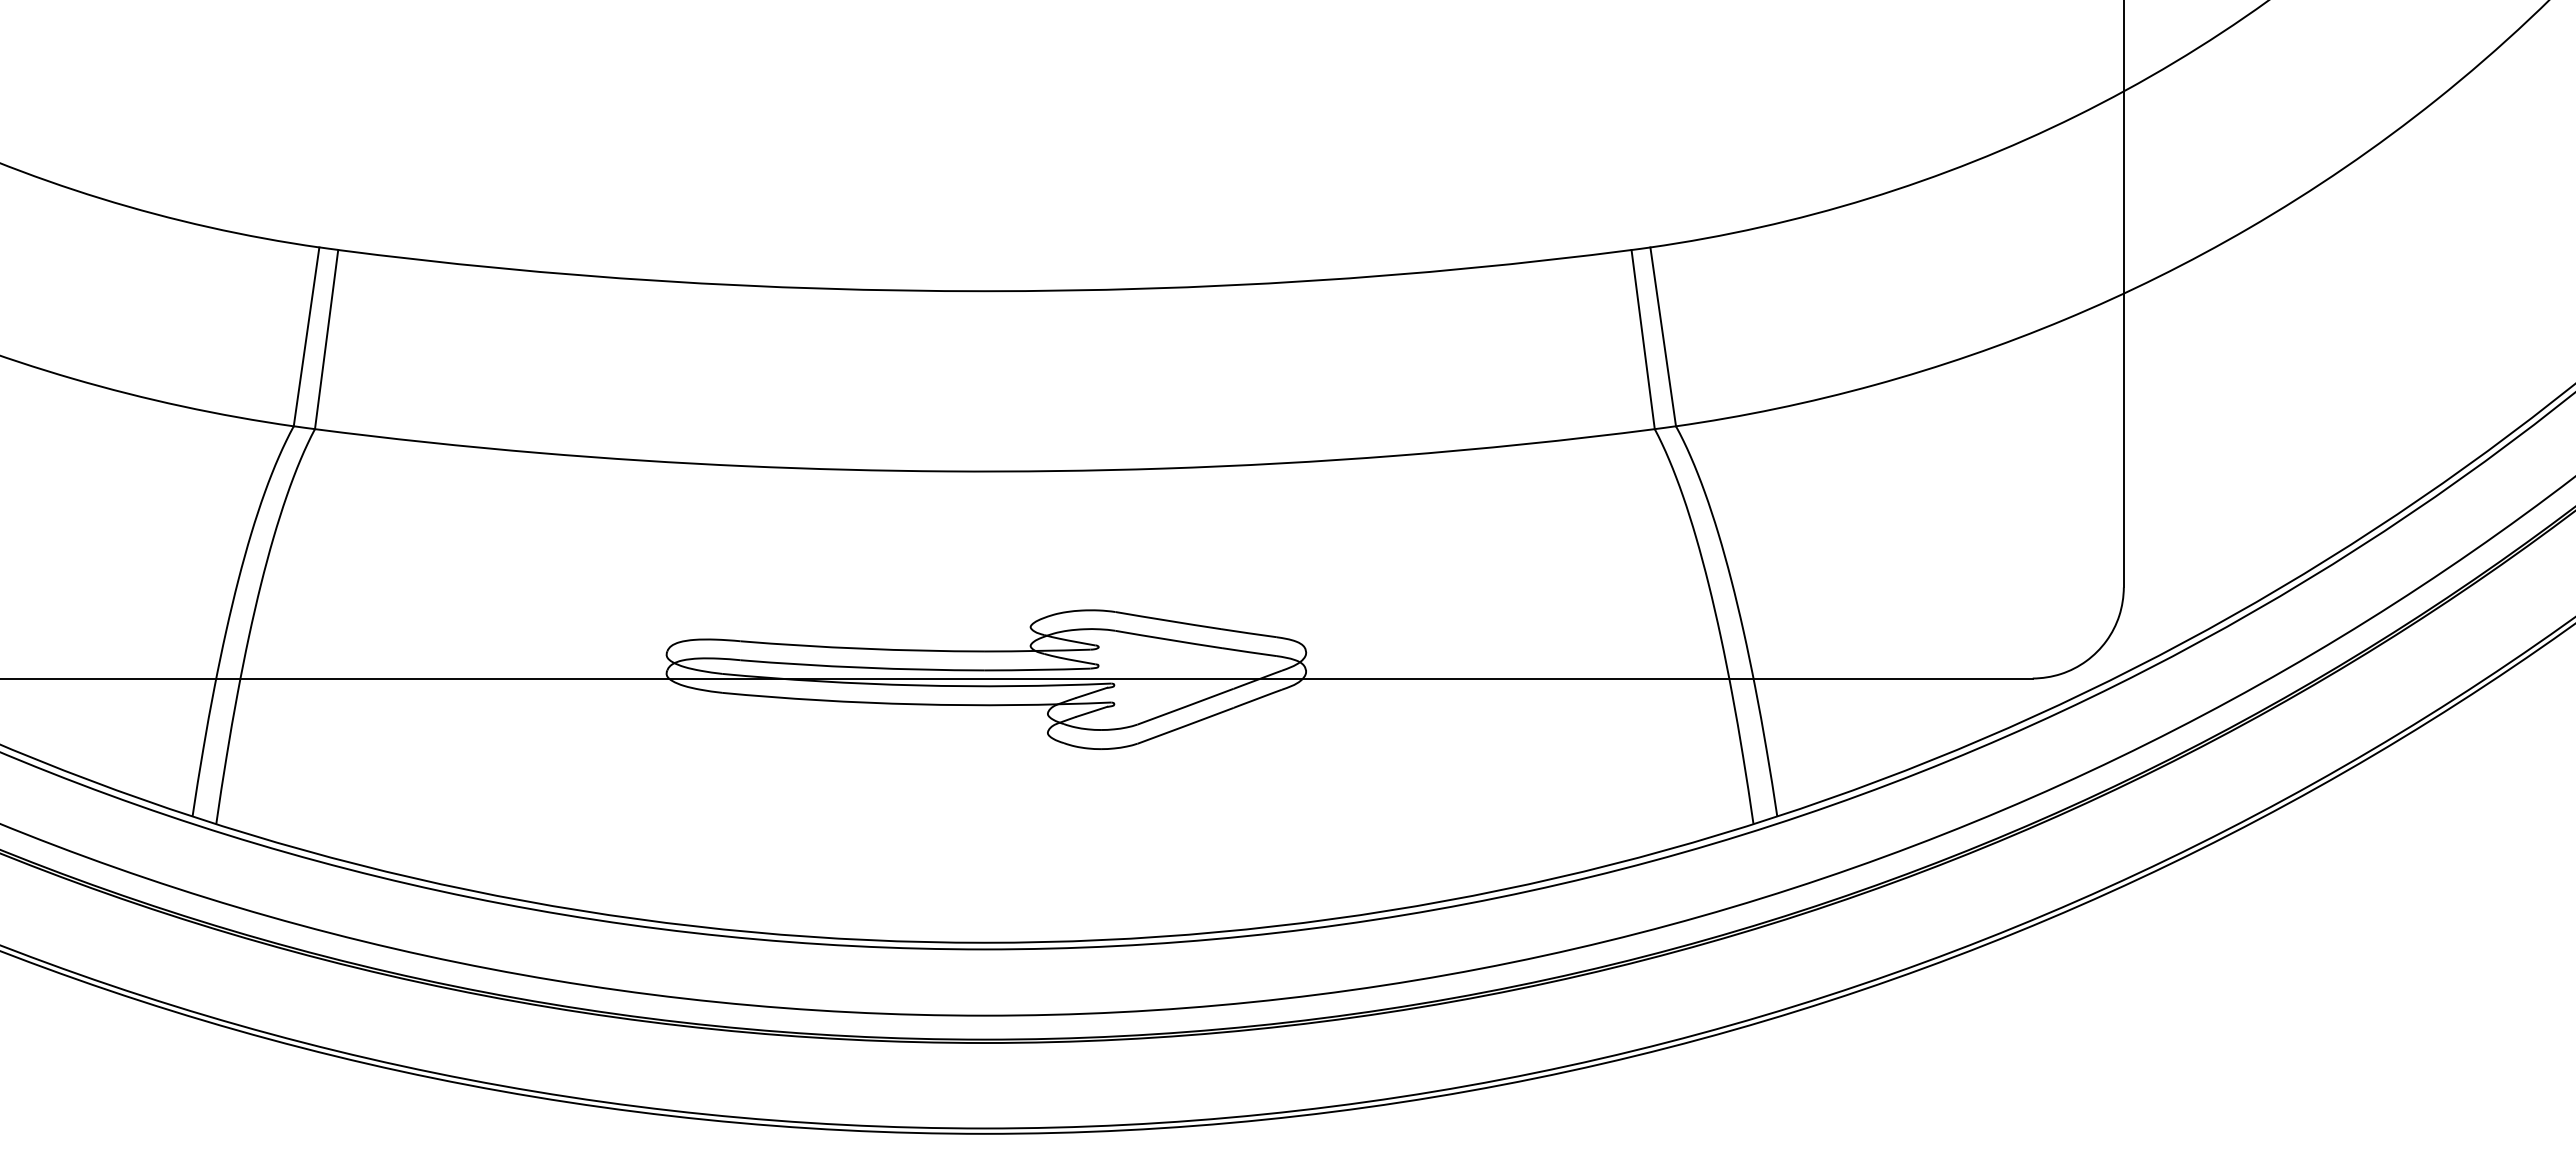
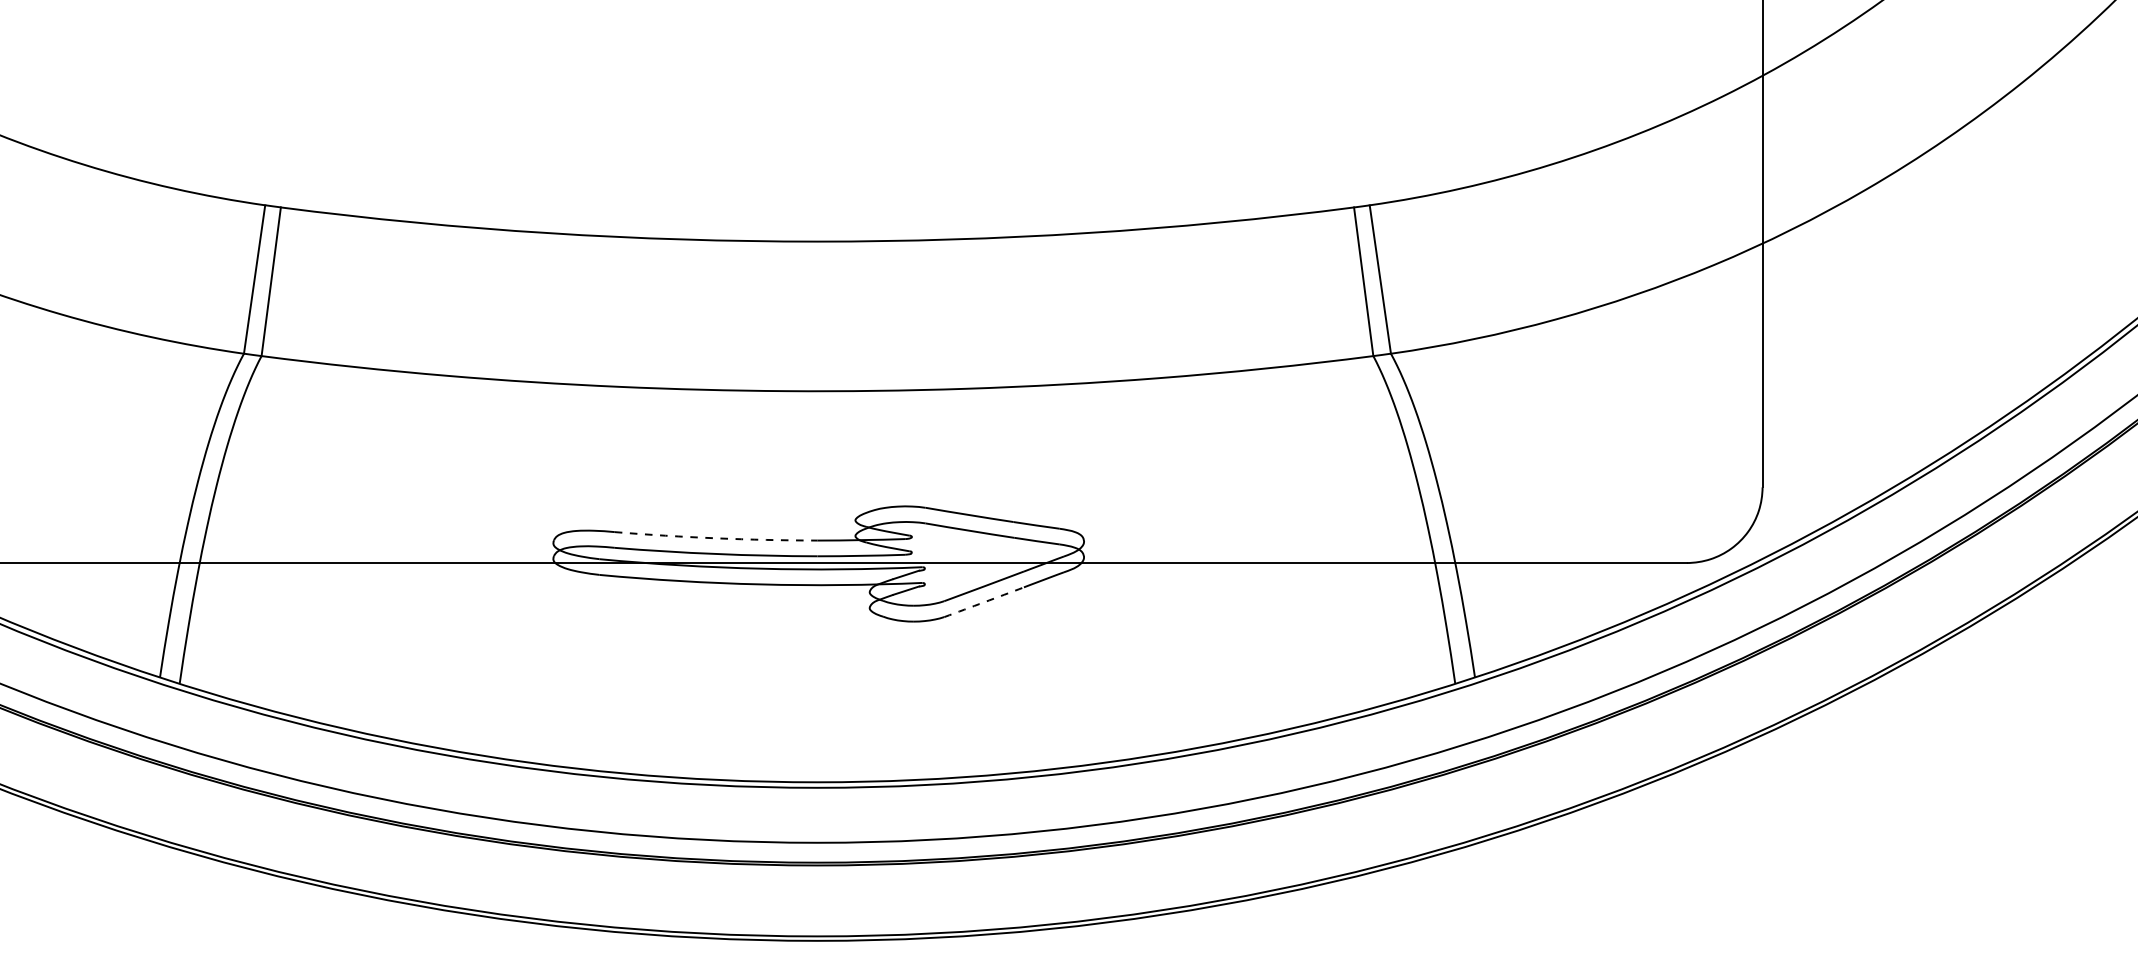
arc: (862, 648) -> (715, 538), solid -> dashed
arc: (1185, 725) -> (983, 602), solid -> dashed

